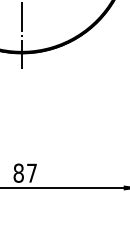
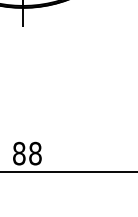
text: (31, 172) -> (34, 152), 87 -> 88

